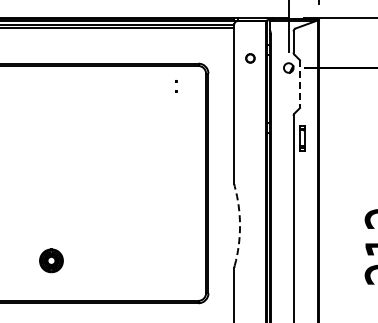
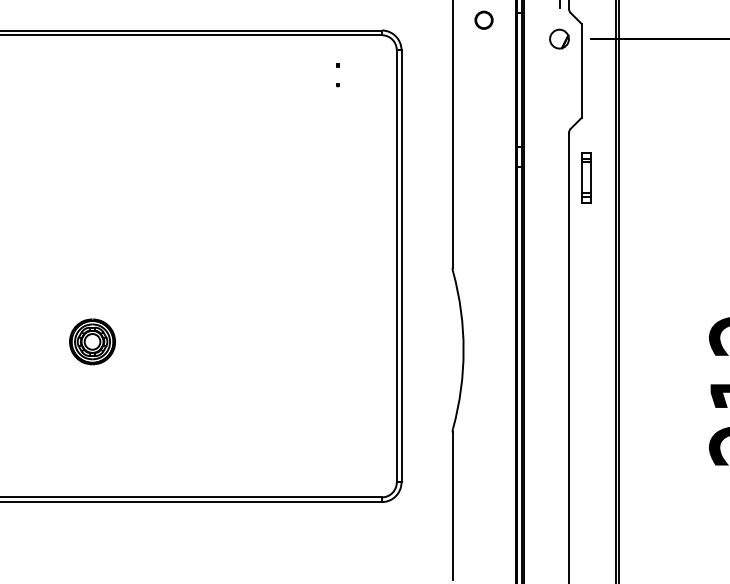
line: (299, 84) -> (580, 71), dashed -> solid
arc: (240, 226) -> (464, 351), dashed -> solid
part: (51, 260) -> (92, 341), moved

